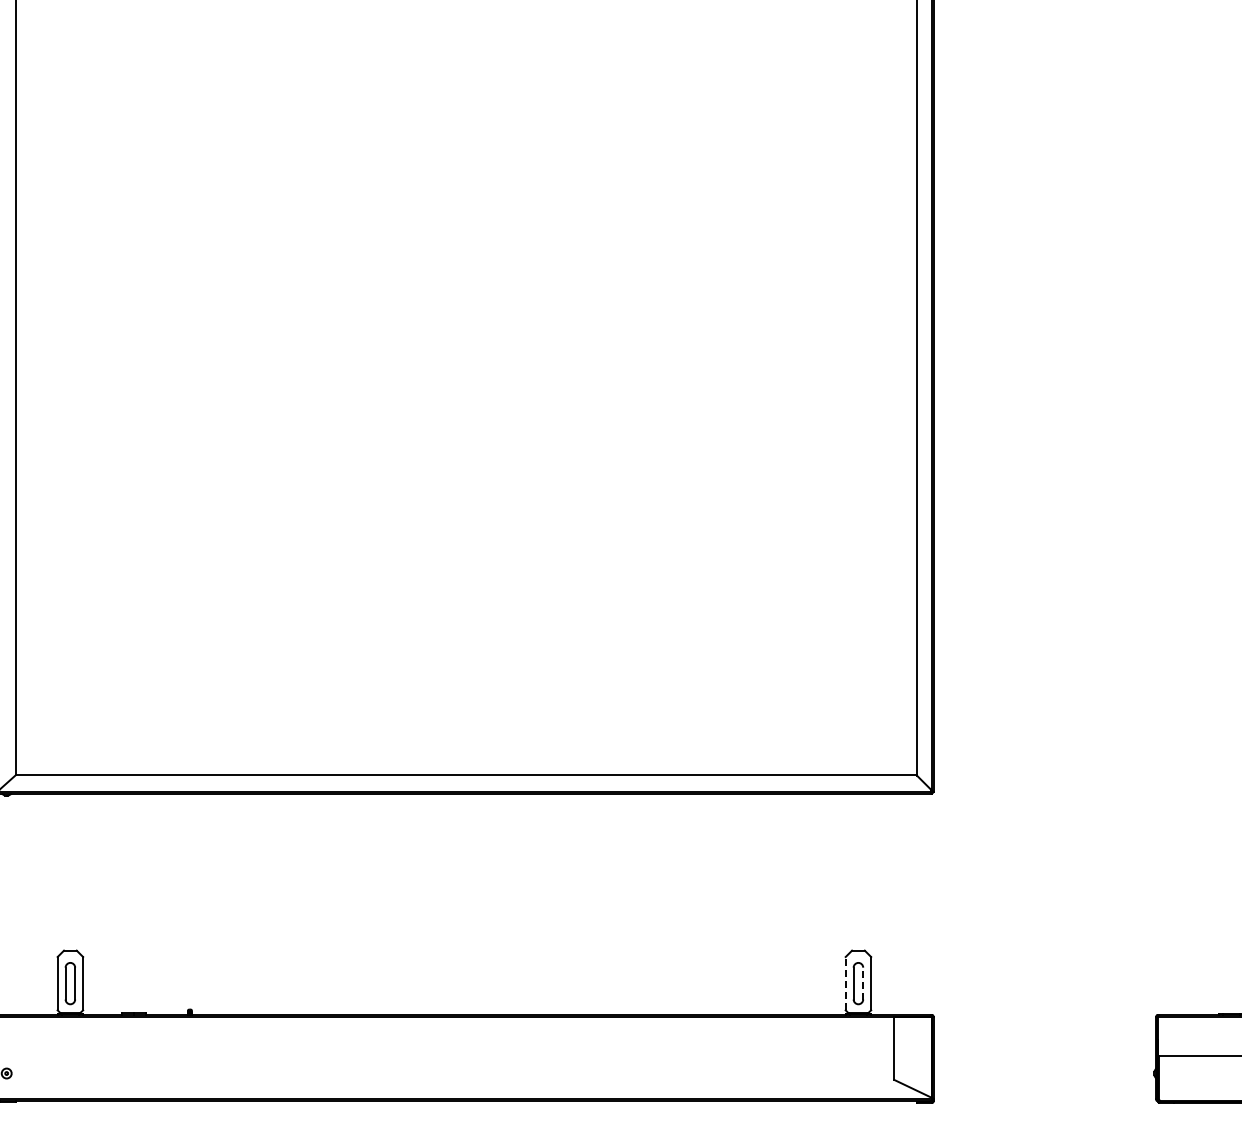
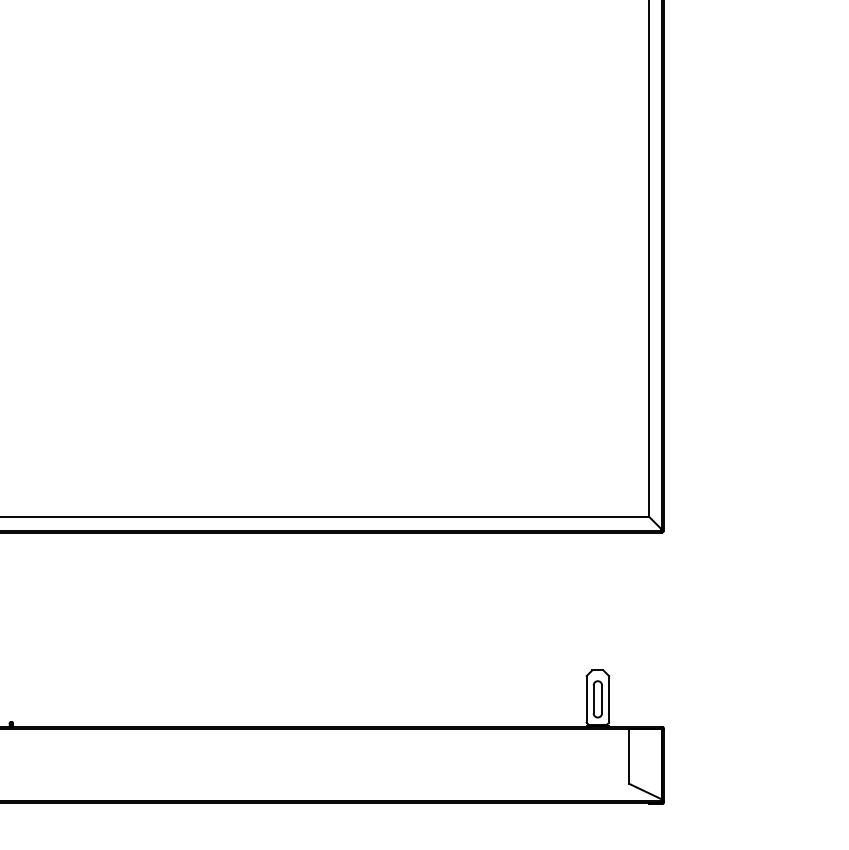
line: (845, 983) -> (586, 699), dashed -> solid
line: (863, 983) -> (602, 699), dashed -> solid

